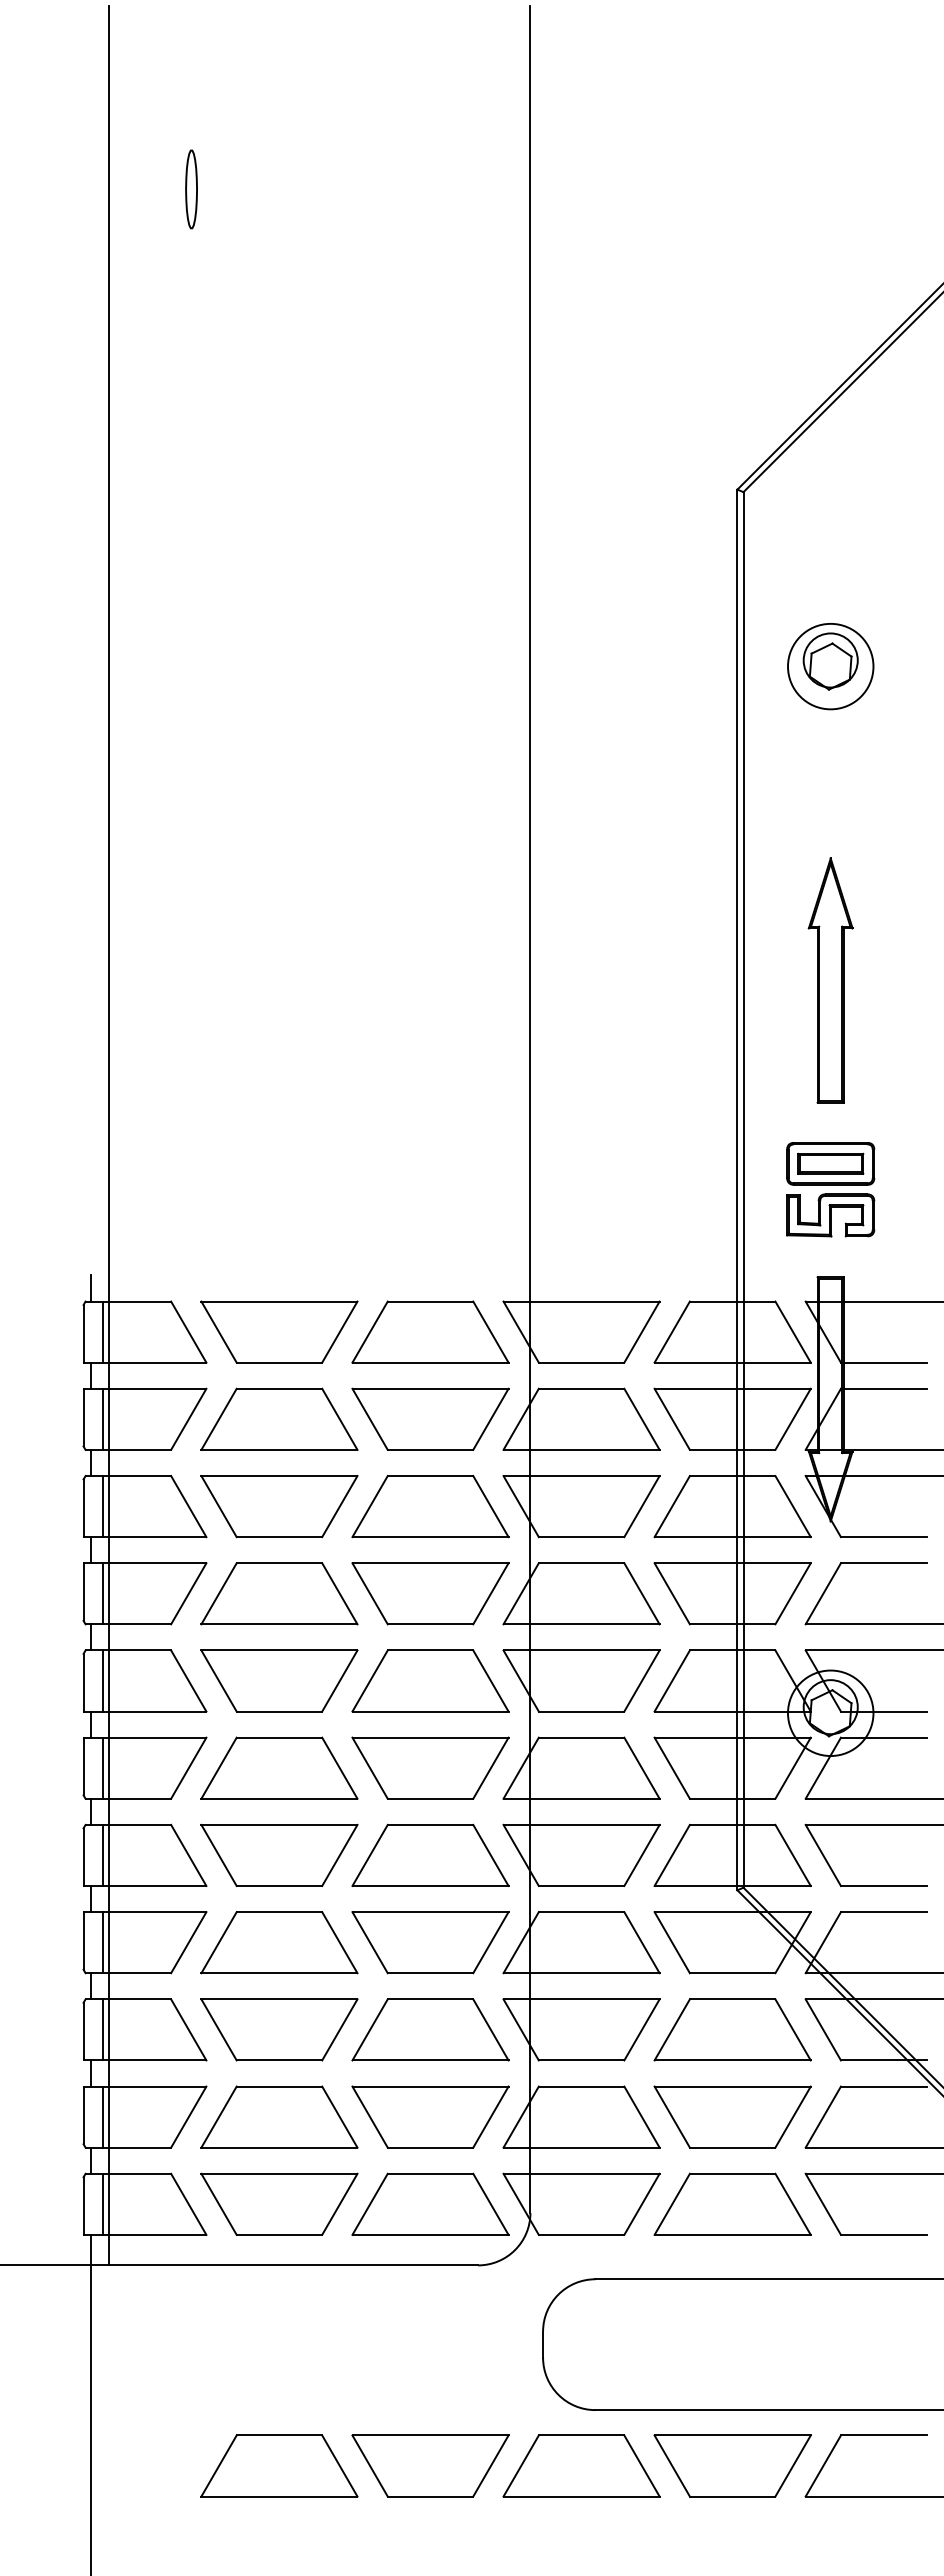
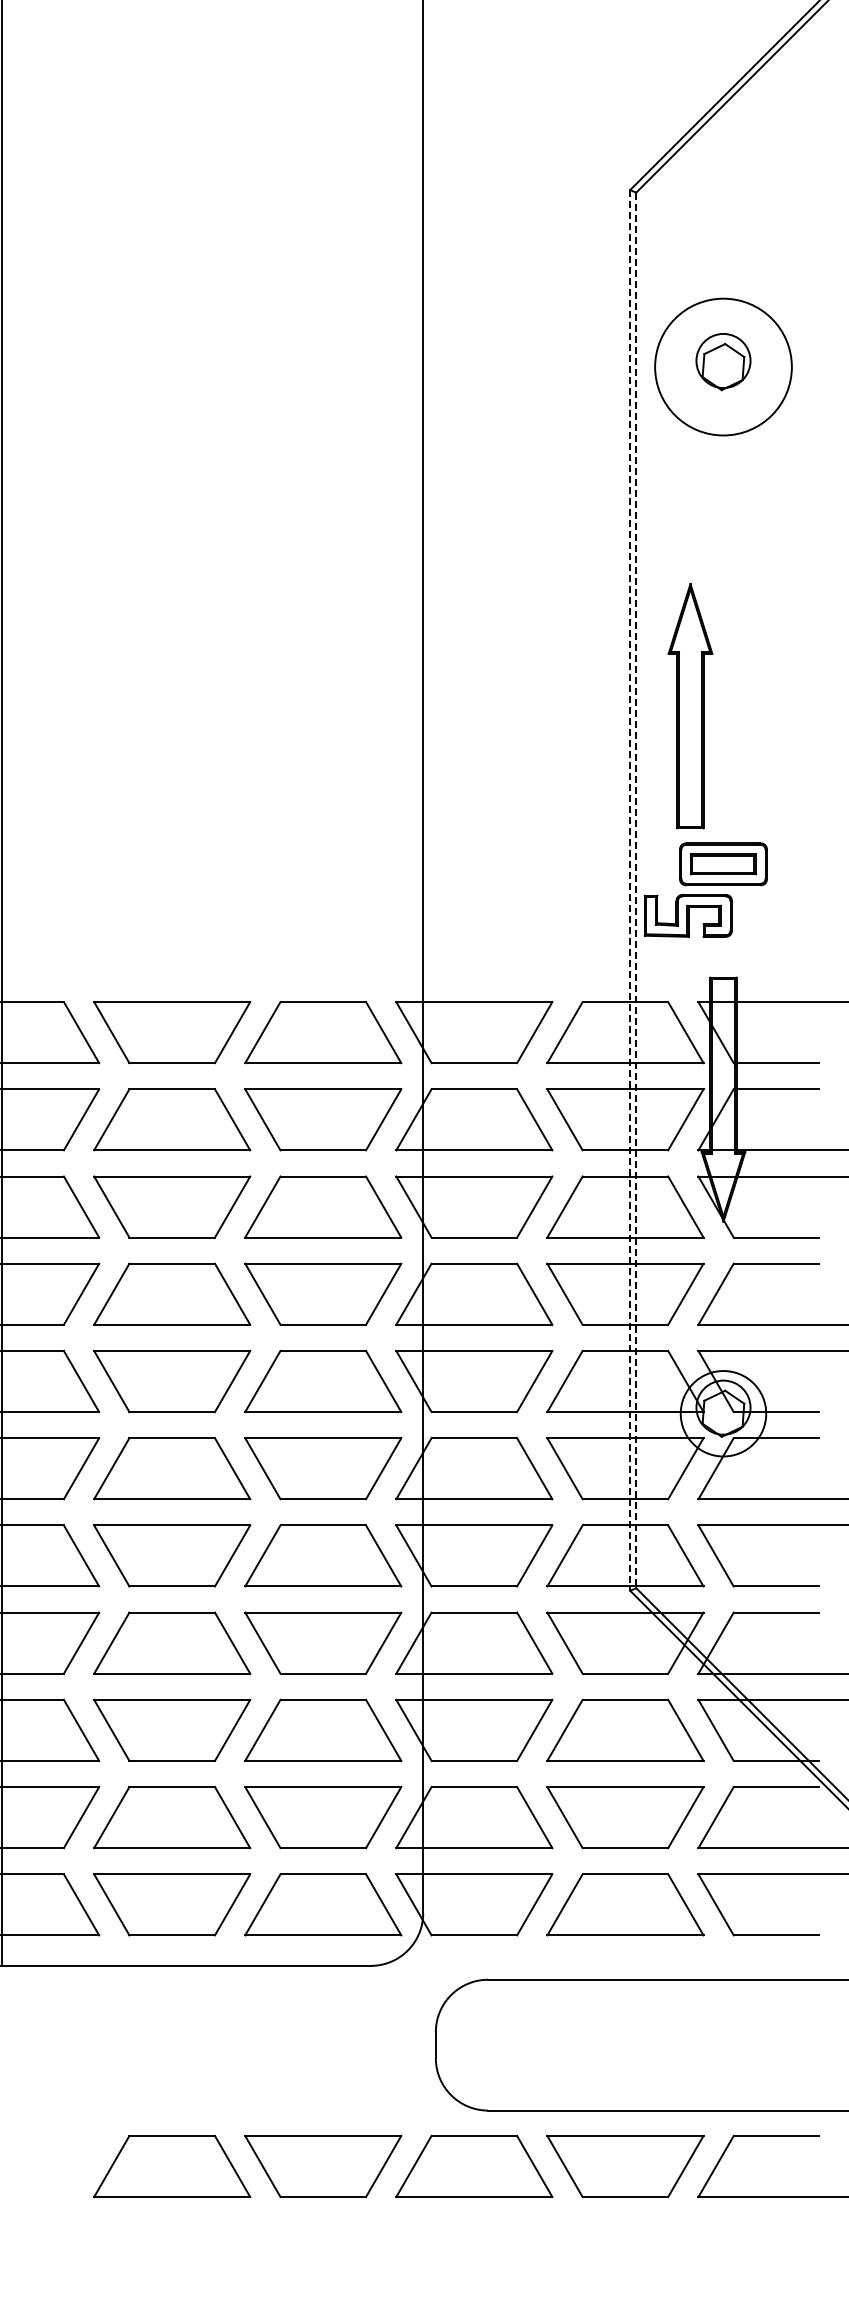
circle: (830, 666) -> (723, 366), size x1.6
part: (830, 980) -> (690, 705), moved
line: (743, 1189) -> (636, 889), solid -> dashed
line: (737, 1190) -> (630, 890), solid -> dashed
part: (830, 1215) -> (688, 915), moved

